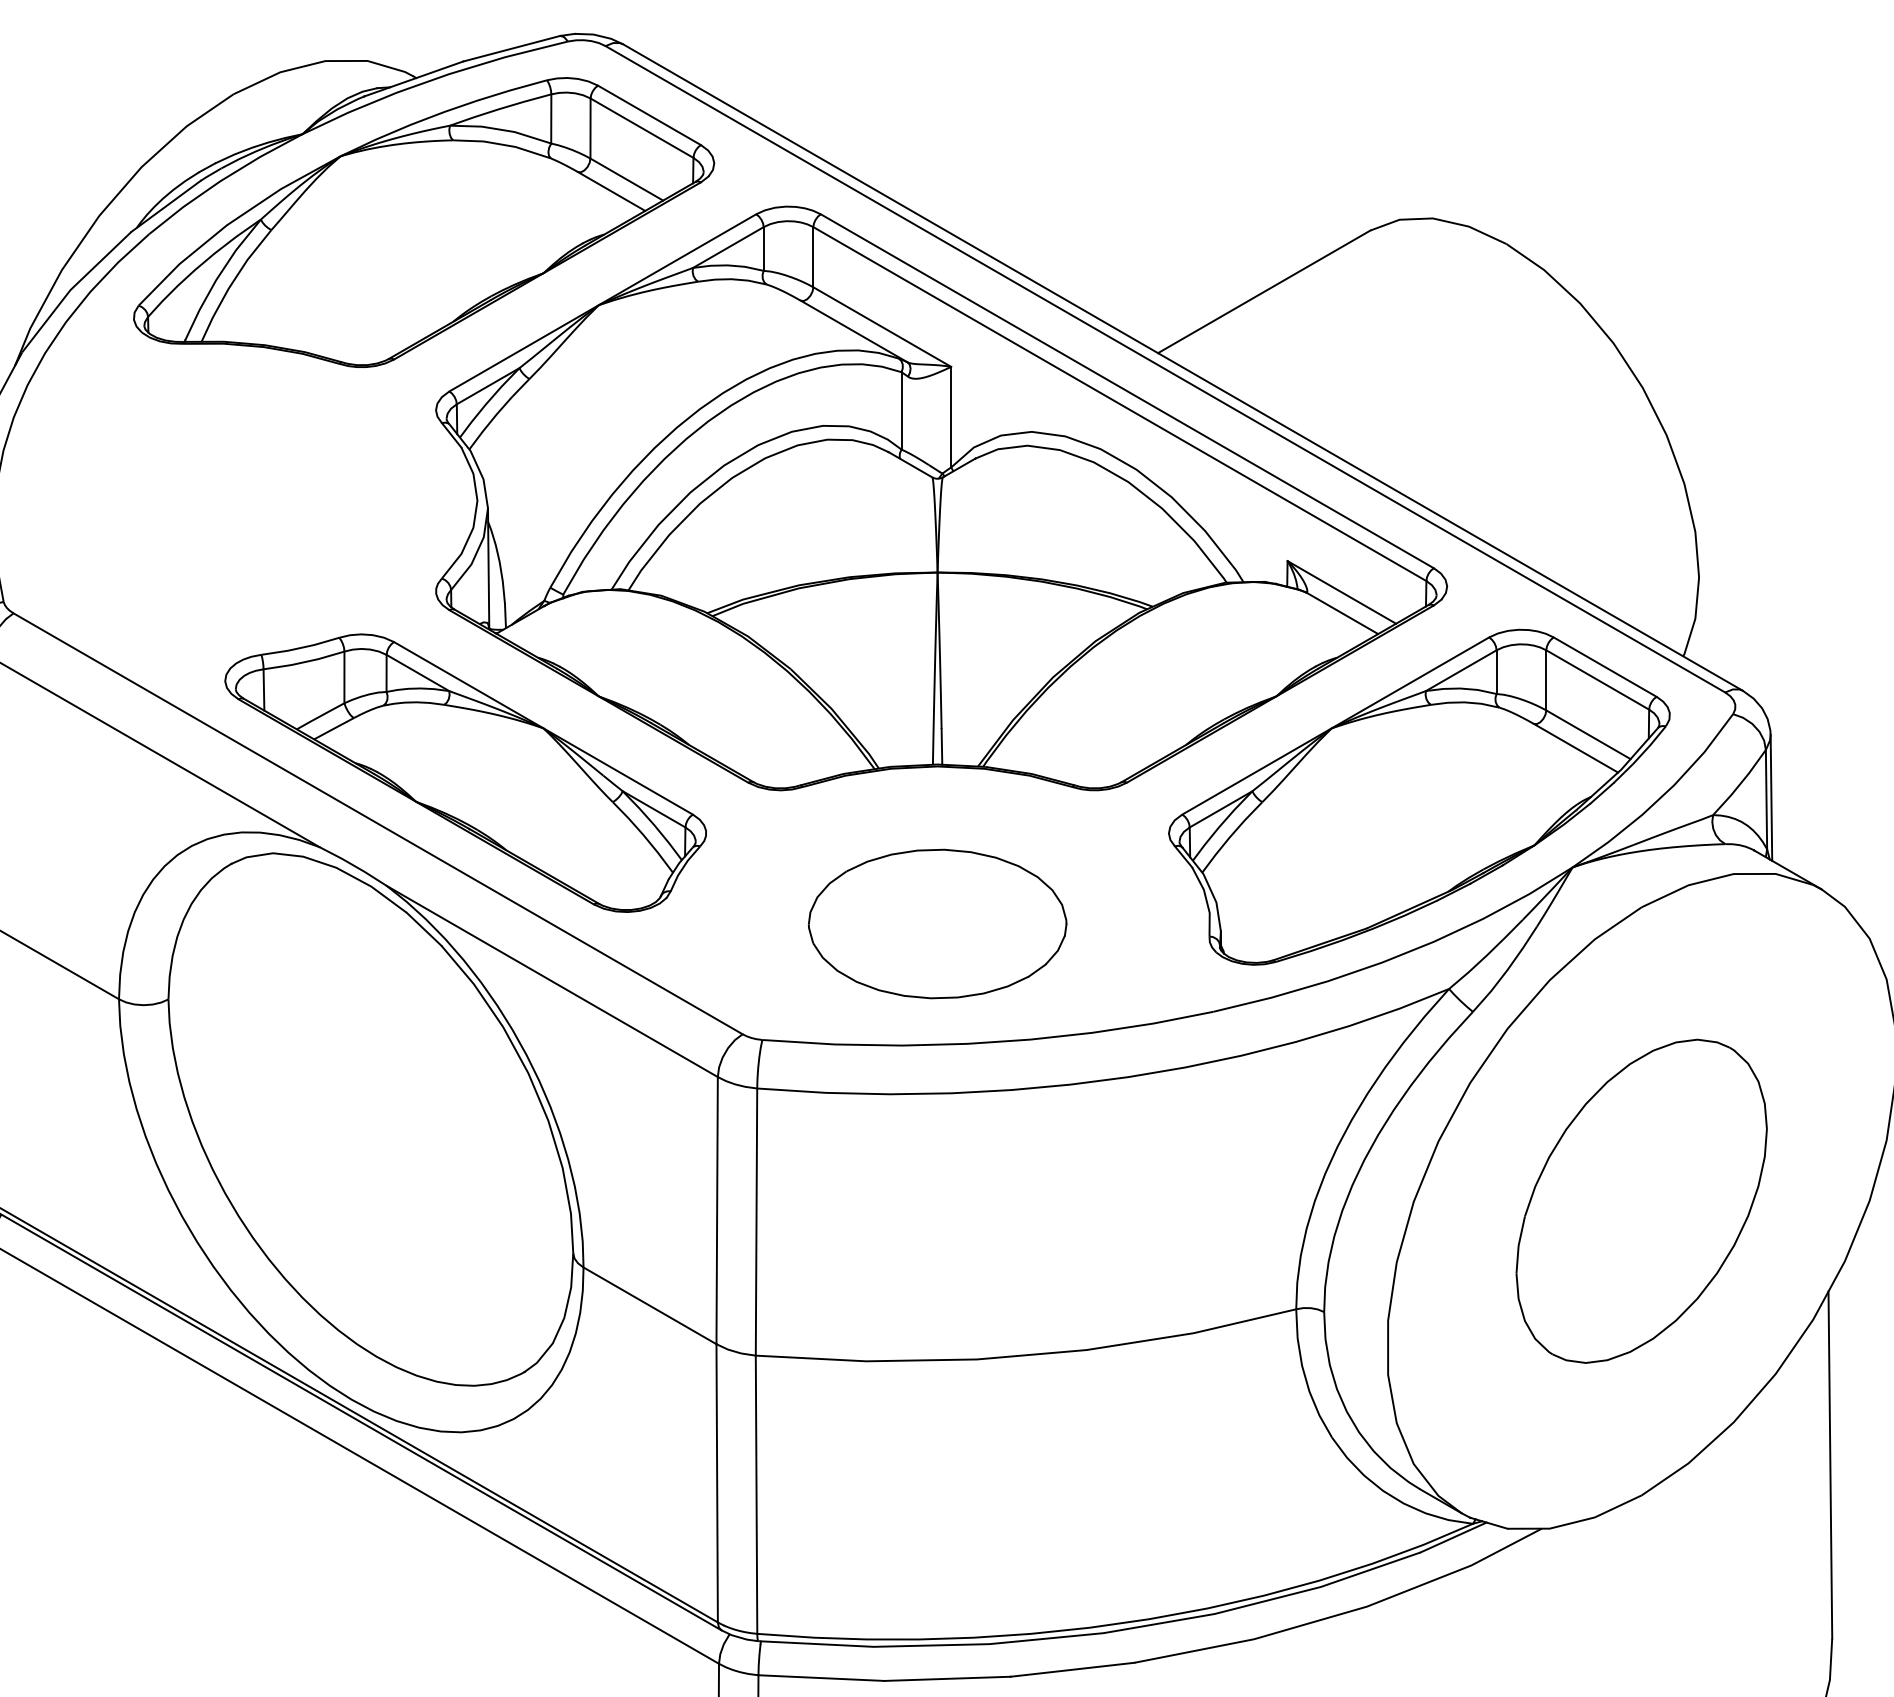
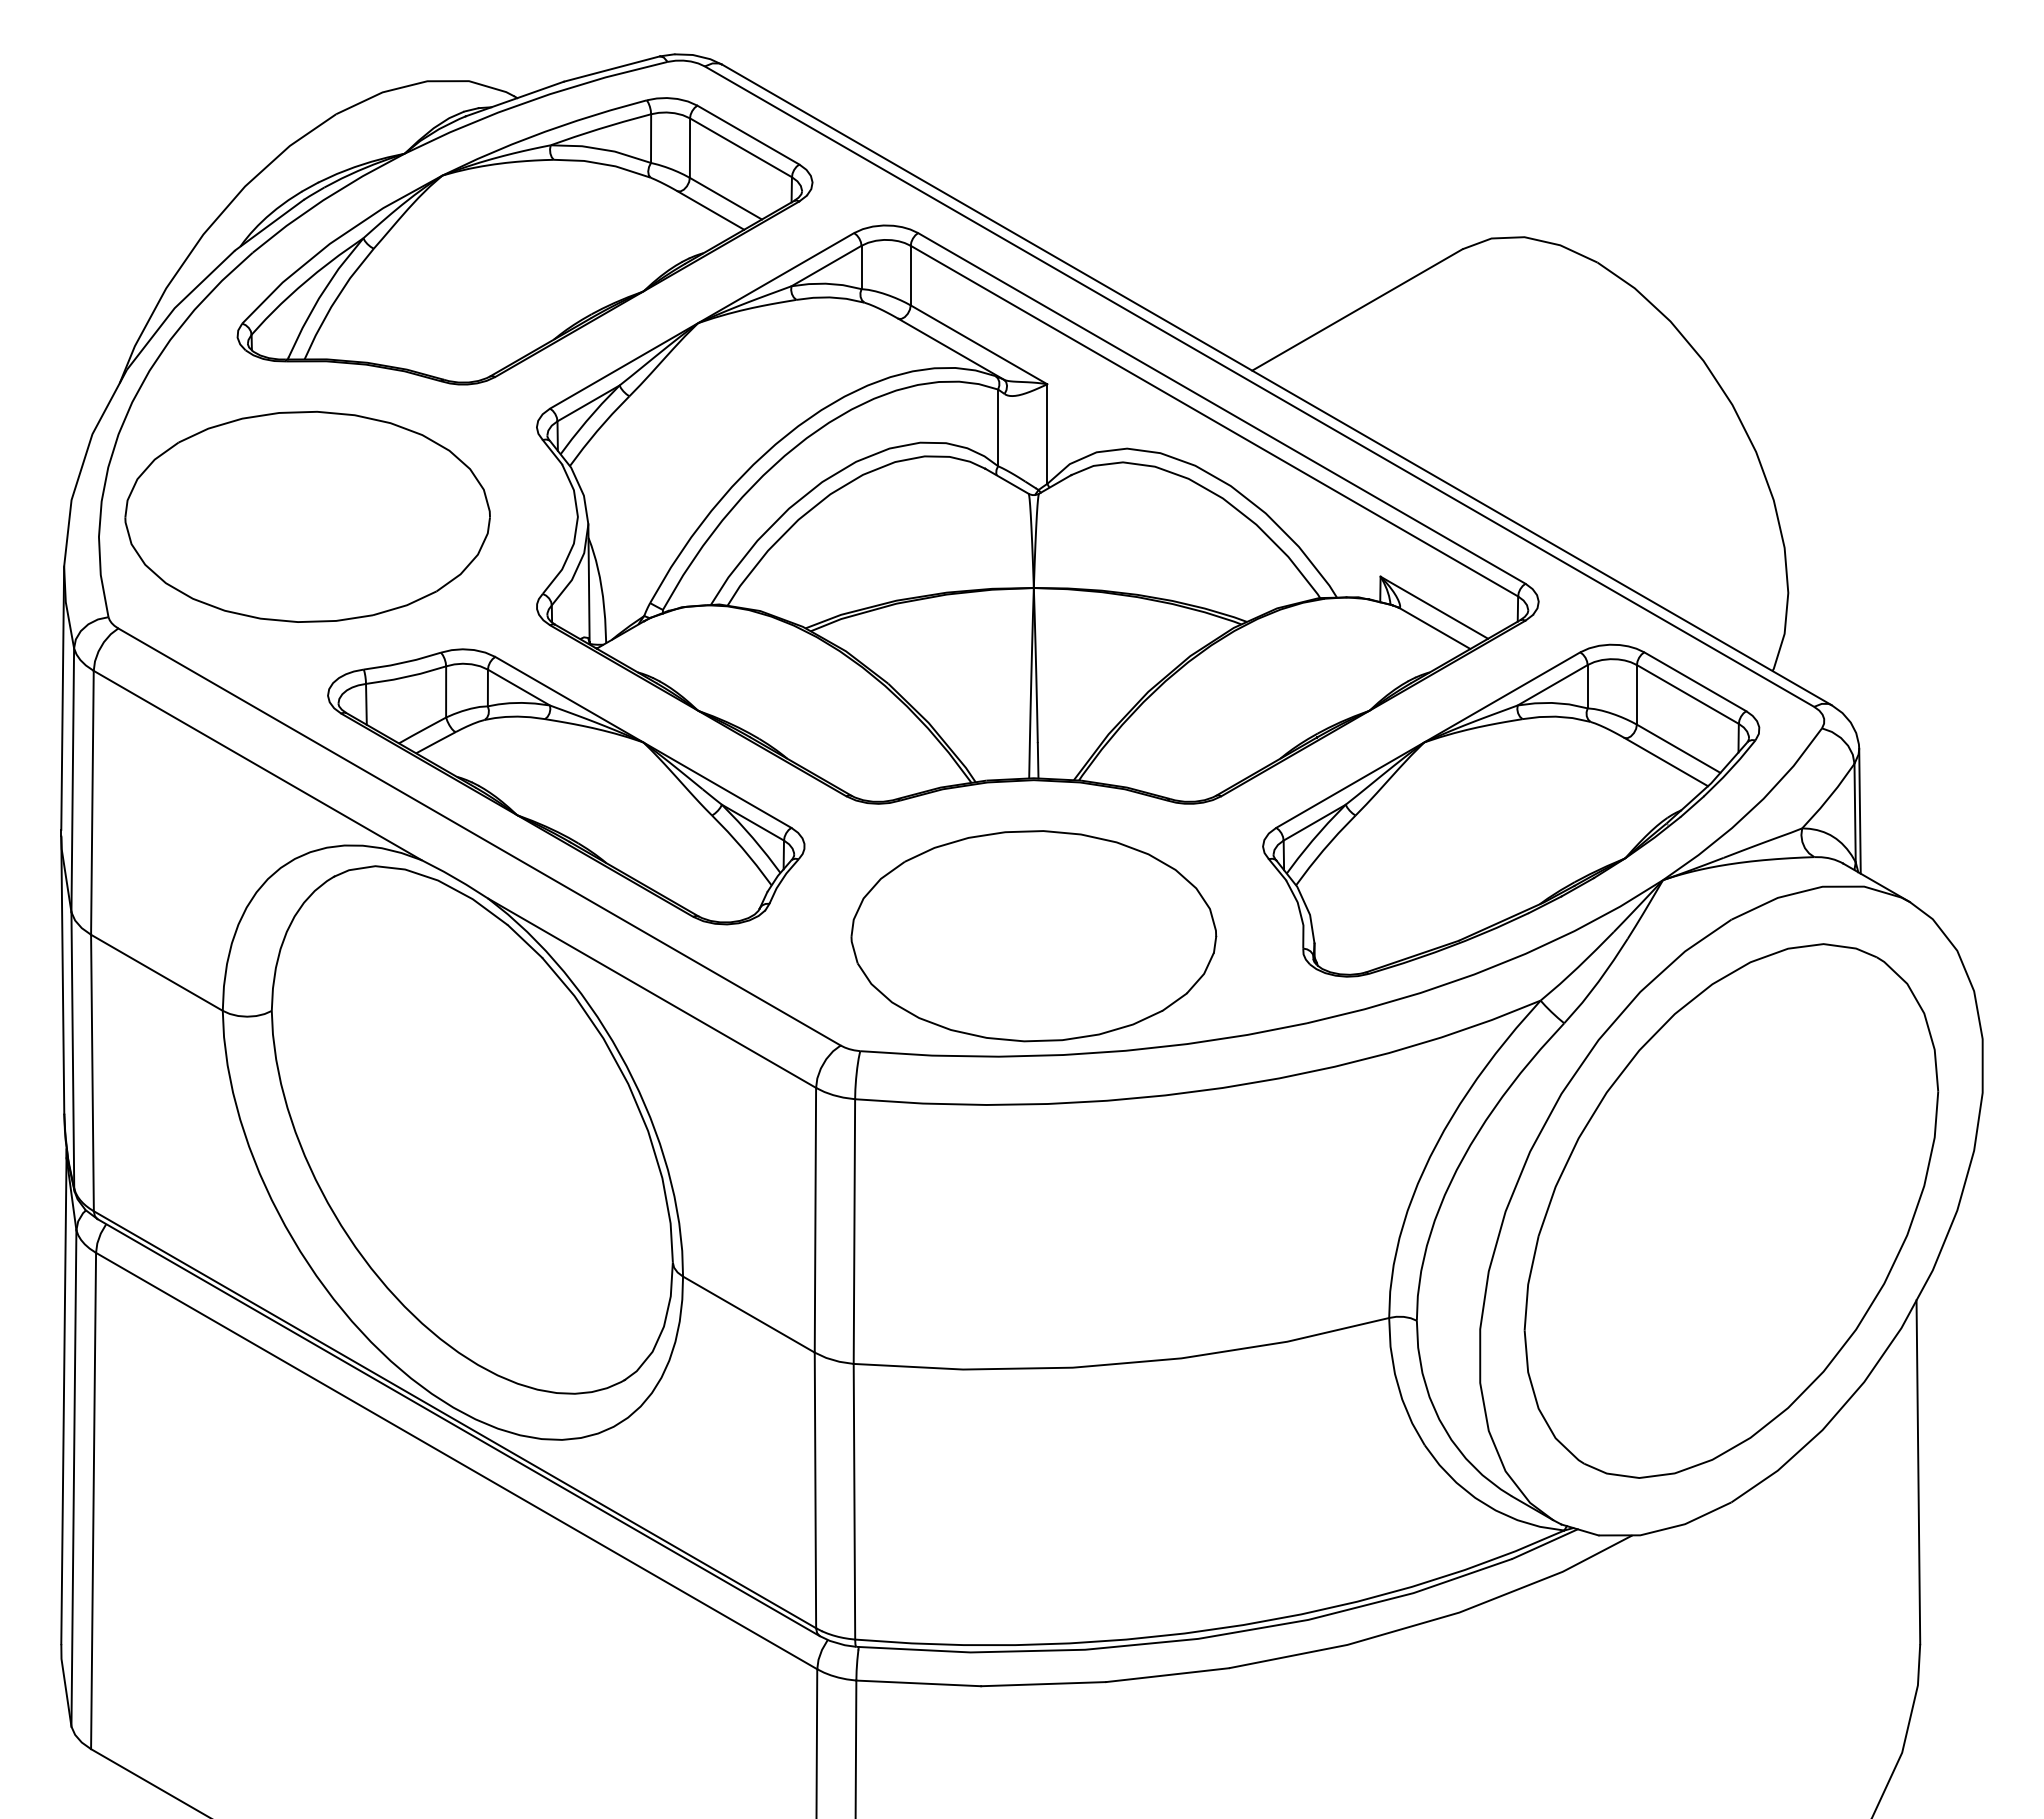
part: (204, 500) -> (307, 516), added
part: (937, 924) -> (1033, 936), size x1.43
part: (1641, 1200) -> (1731, 1210), size x1.67

